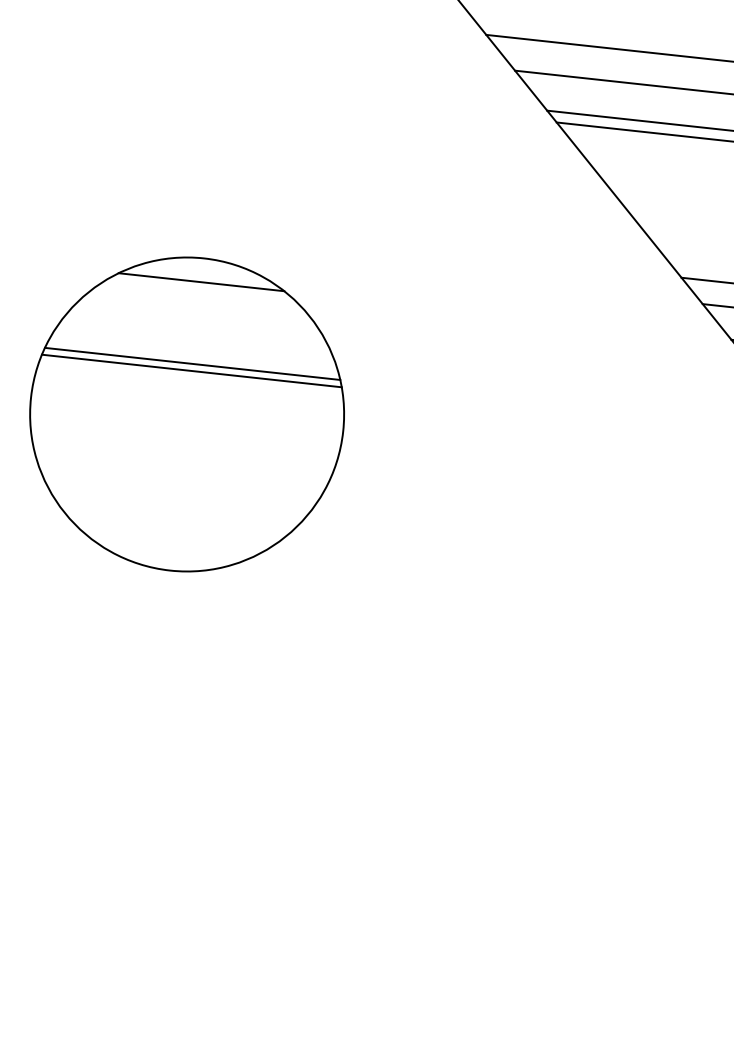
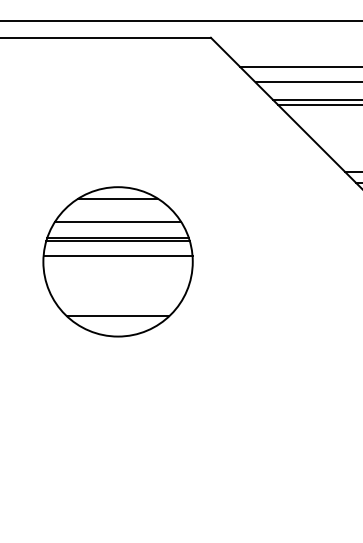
line: (194, 332) -> (117, 222), added
line: (187, 403) -> (117, 256), added
line: (173, 528) -> (117, 316), added

